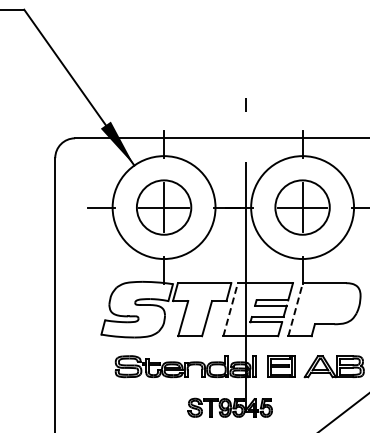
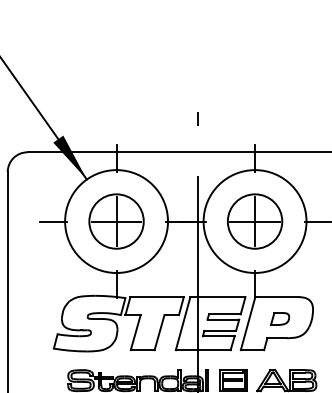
part: (327, 304) -> (279, 318), added
line: (230, 309) -> (182, 323), dashed -> solid
line: (295, 309) -> (247, 323), dashed -> solid

